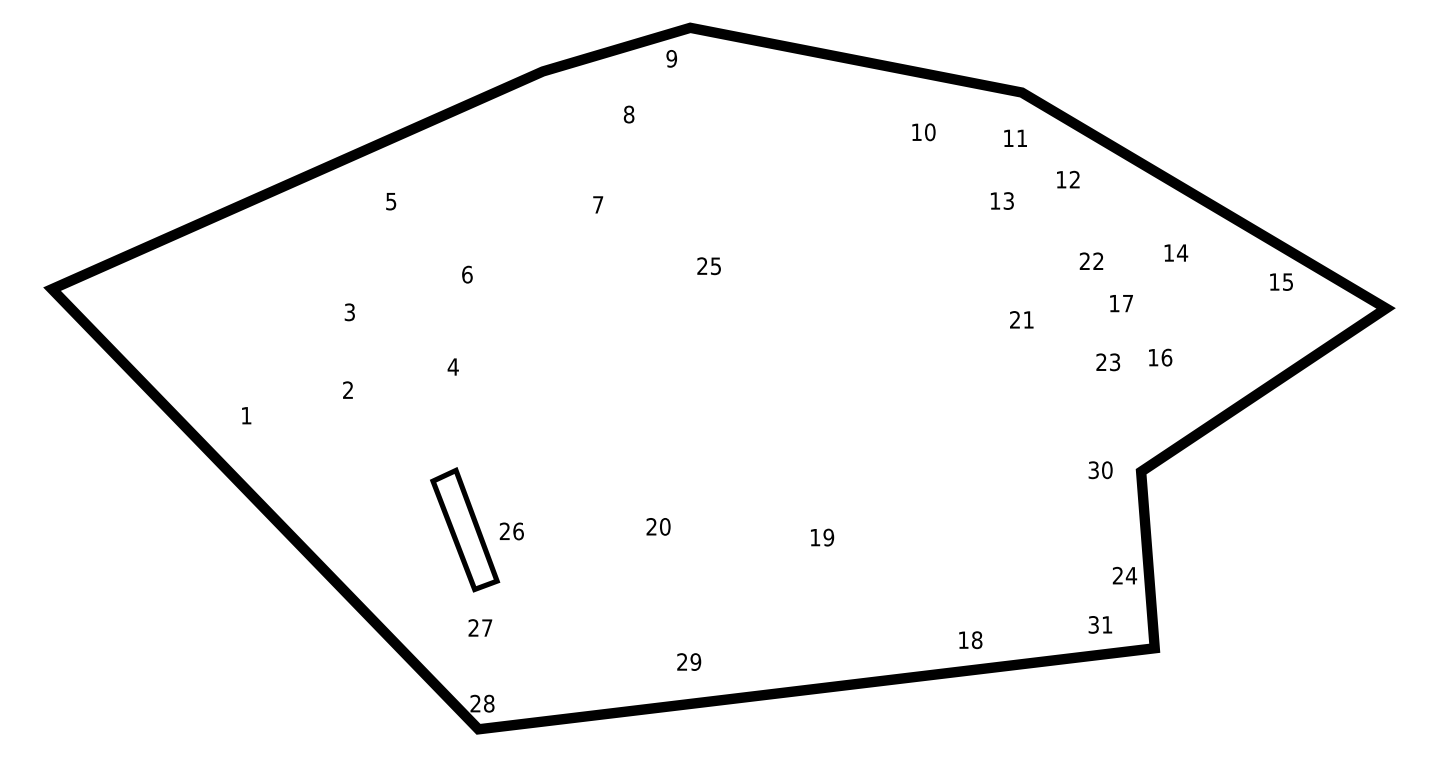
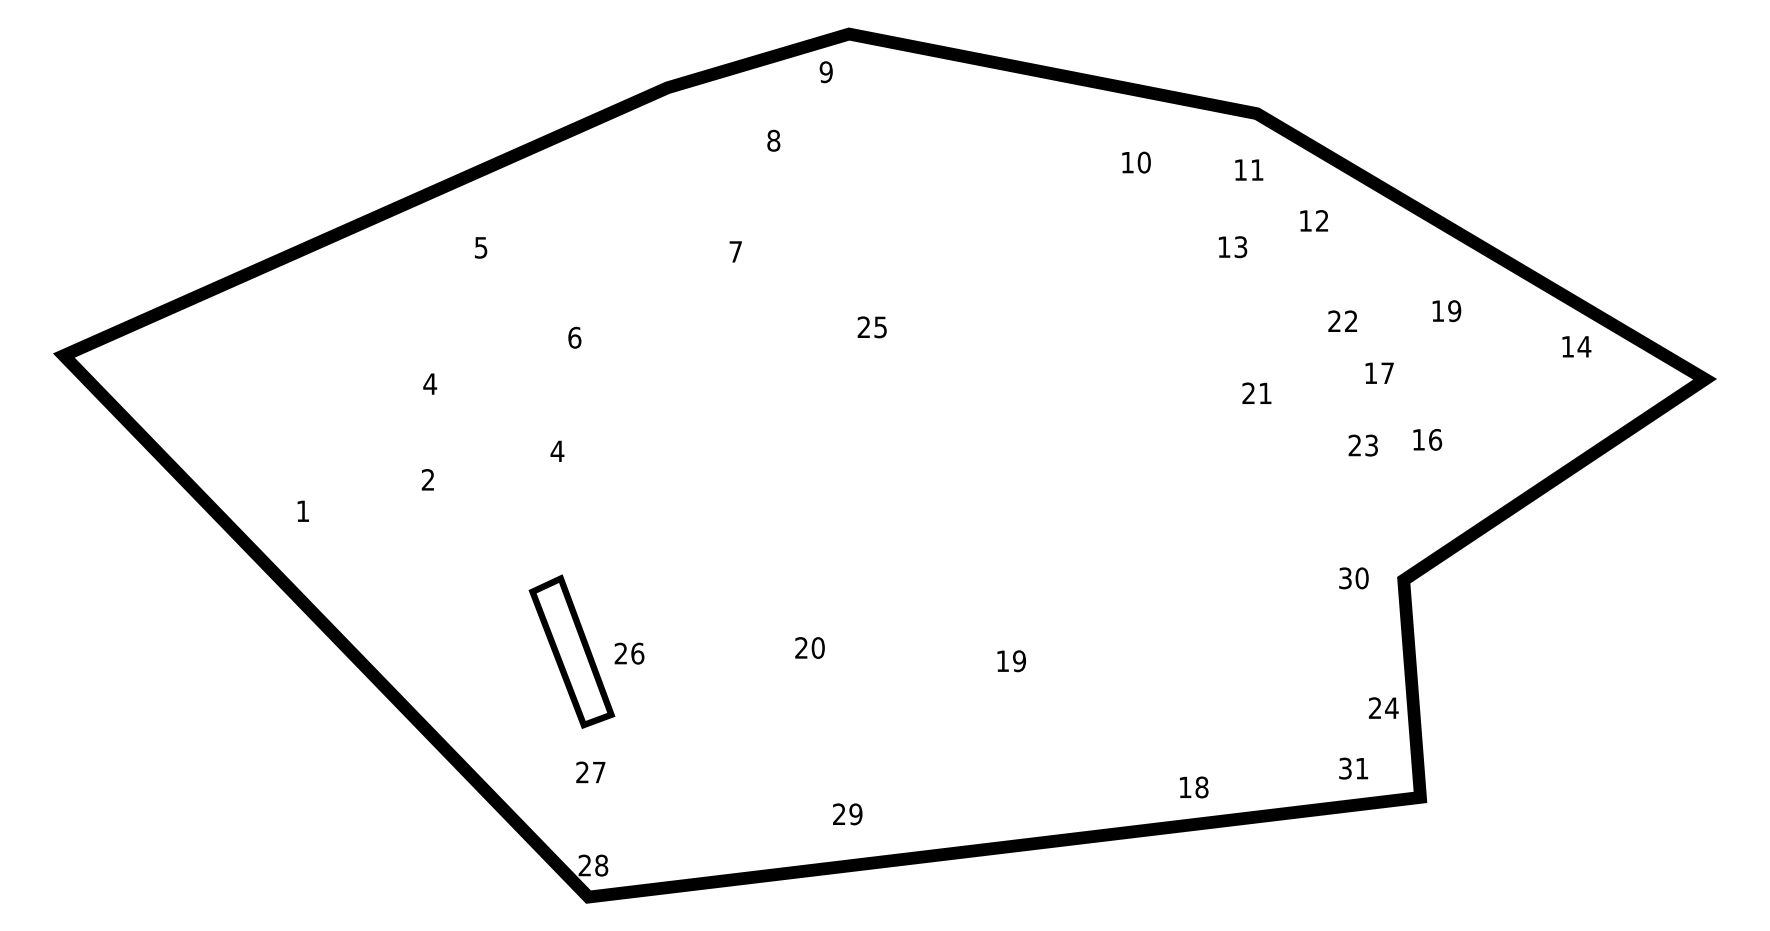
text: (1182, 252) -> (1454, 310), 14 -> 19
text: (1287, 281) -> (1583, 346), 15 -> 14
text: (349, 312) -> (429, 384), 3 -> 4

